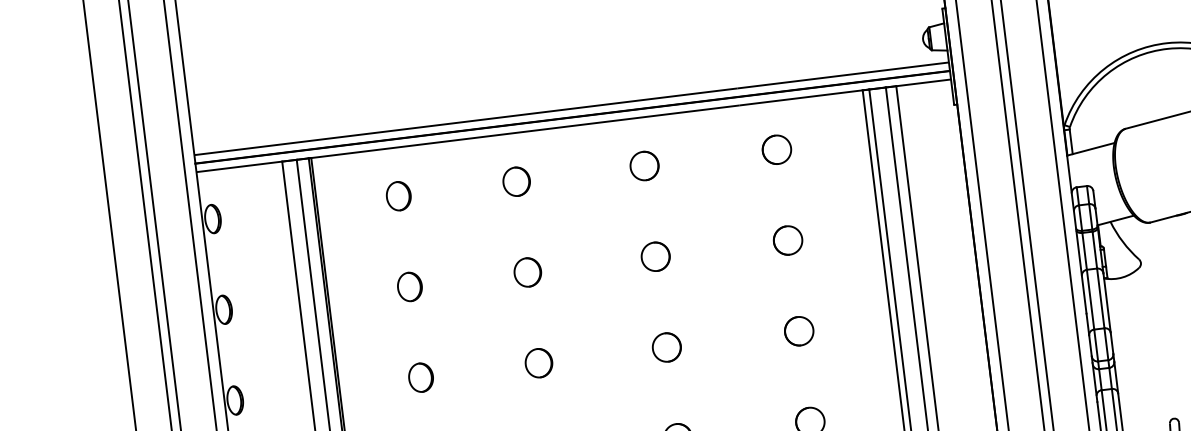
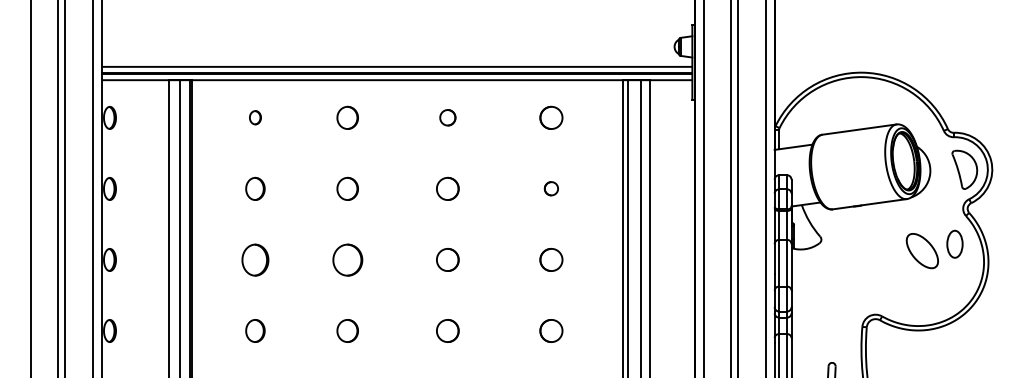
part: (644, 165) -> (447, 117), size x0.7
part: (398, 195) -> (255, 117), size x0.6
part: (788, 239) -> (551, 188), size x0.6
part: (538, 362) -> (347, 259), size x1.4
part: (421, 377) -> (255, 259), size x1.4

